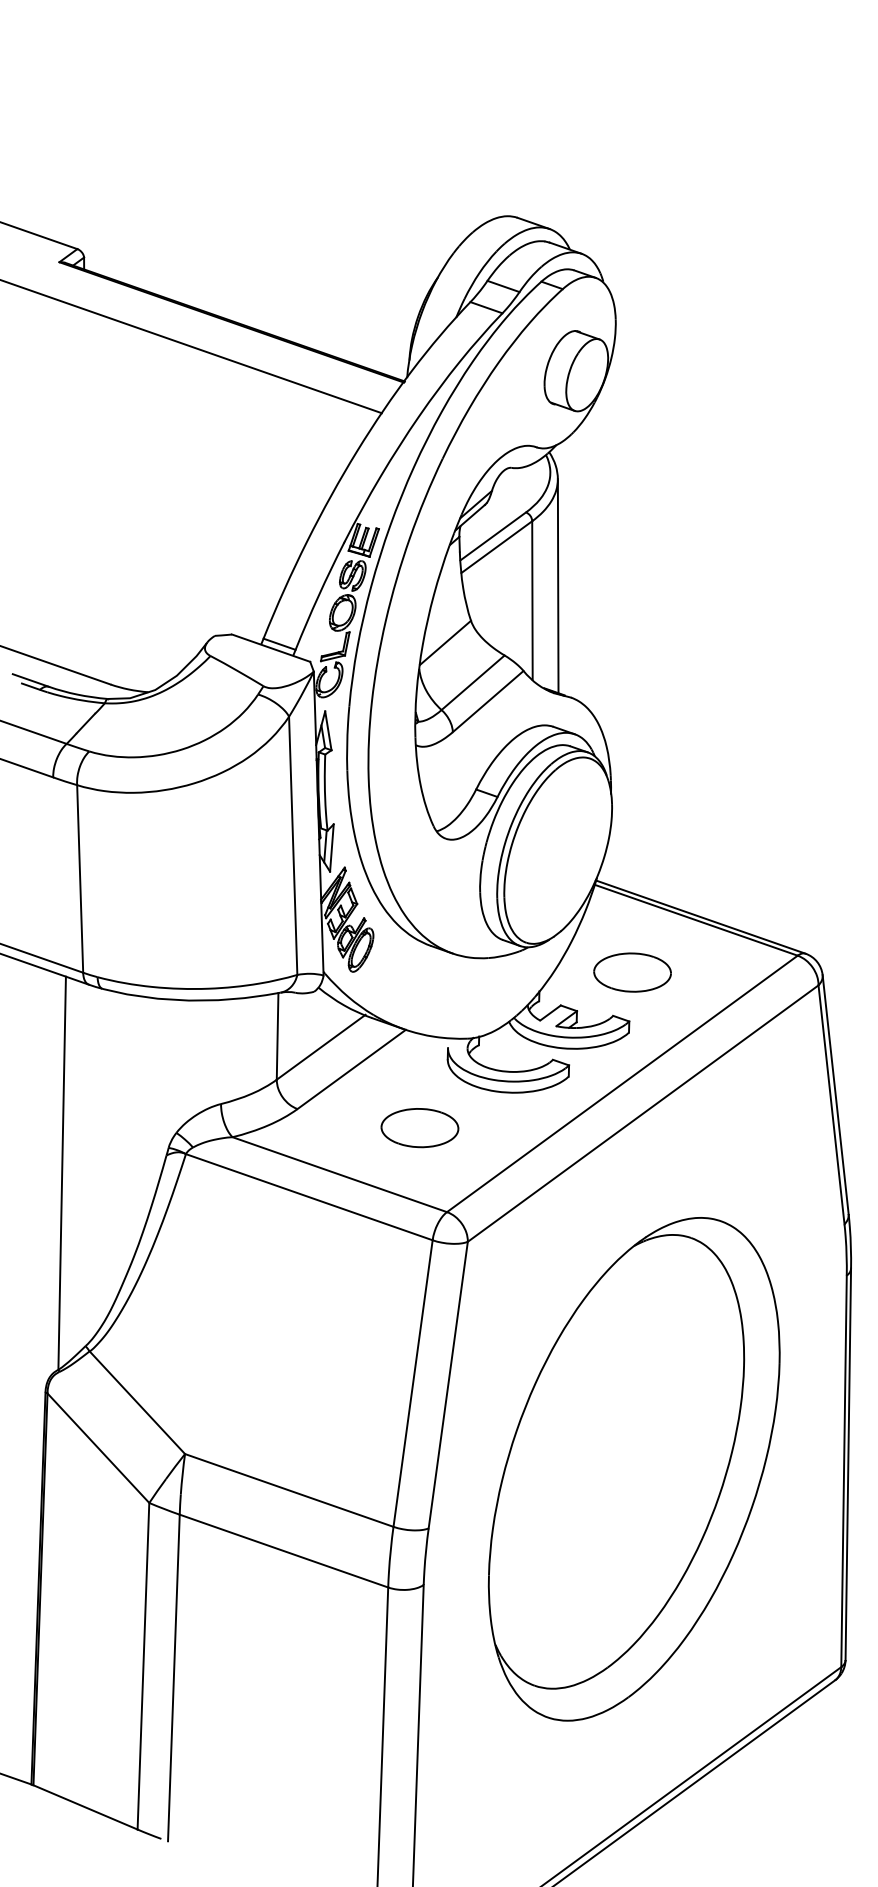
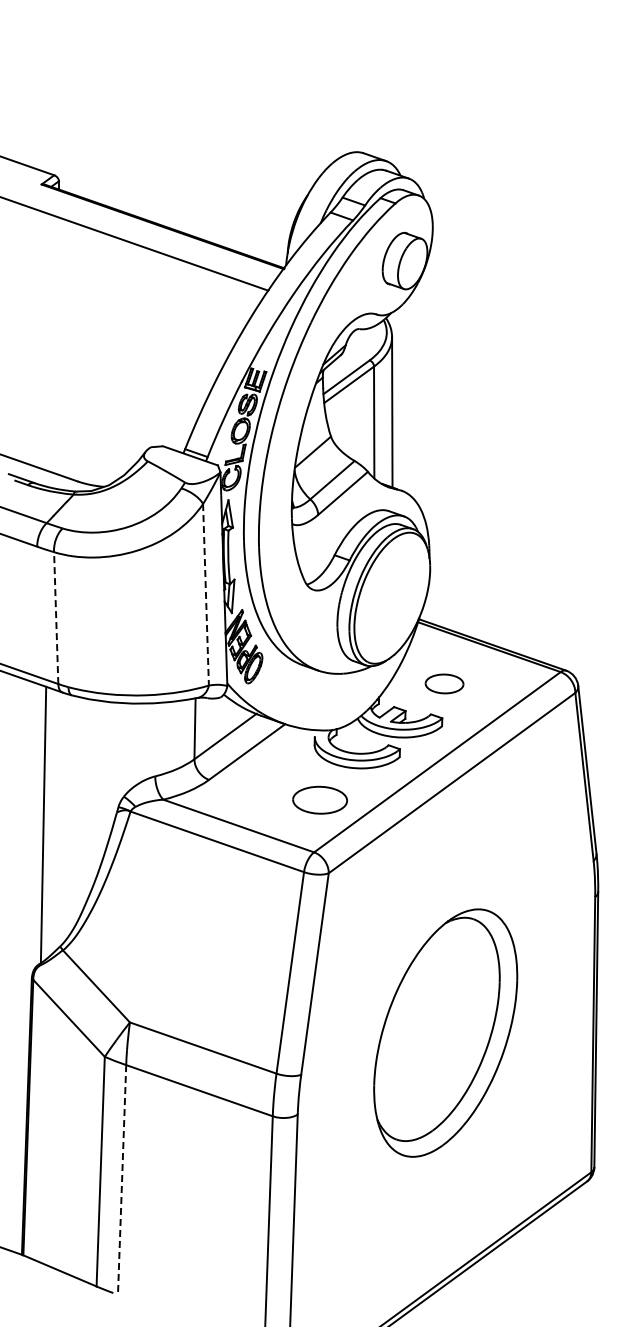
line: (293, 845) -> (206, 594), solid -> dashed
line: (80, 879) -> (56, 618), solid -> dashed
part: (632, 971) -> (444, 683), size x0.7
part: (419, 1126) -> (319, 799), moved
part: (633, 1468) -> (445, 1032), size x0.7
line: (174, 1677) -> (122, 1179), solid -> dashed

